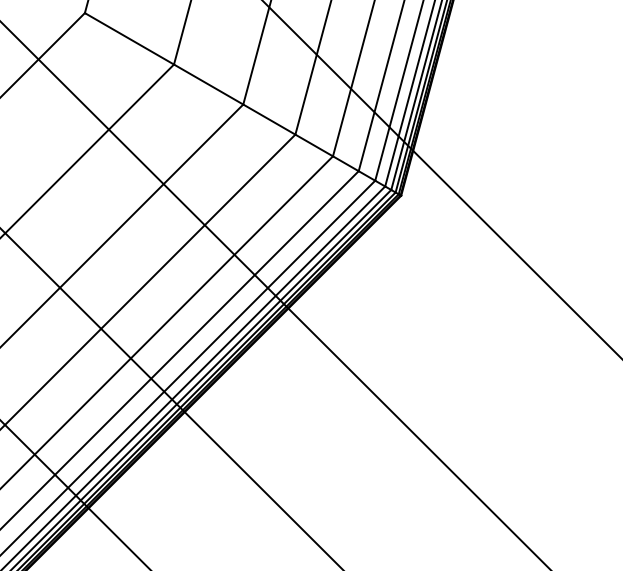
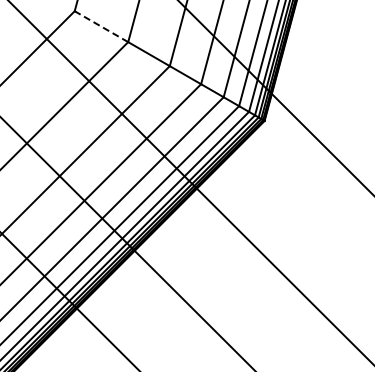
line: (129, 38) -> (101, 26), solid -> dashed

